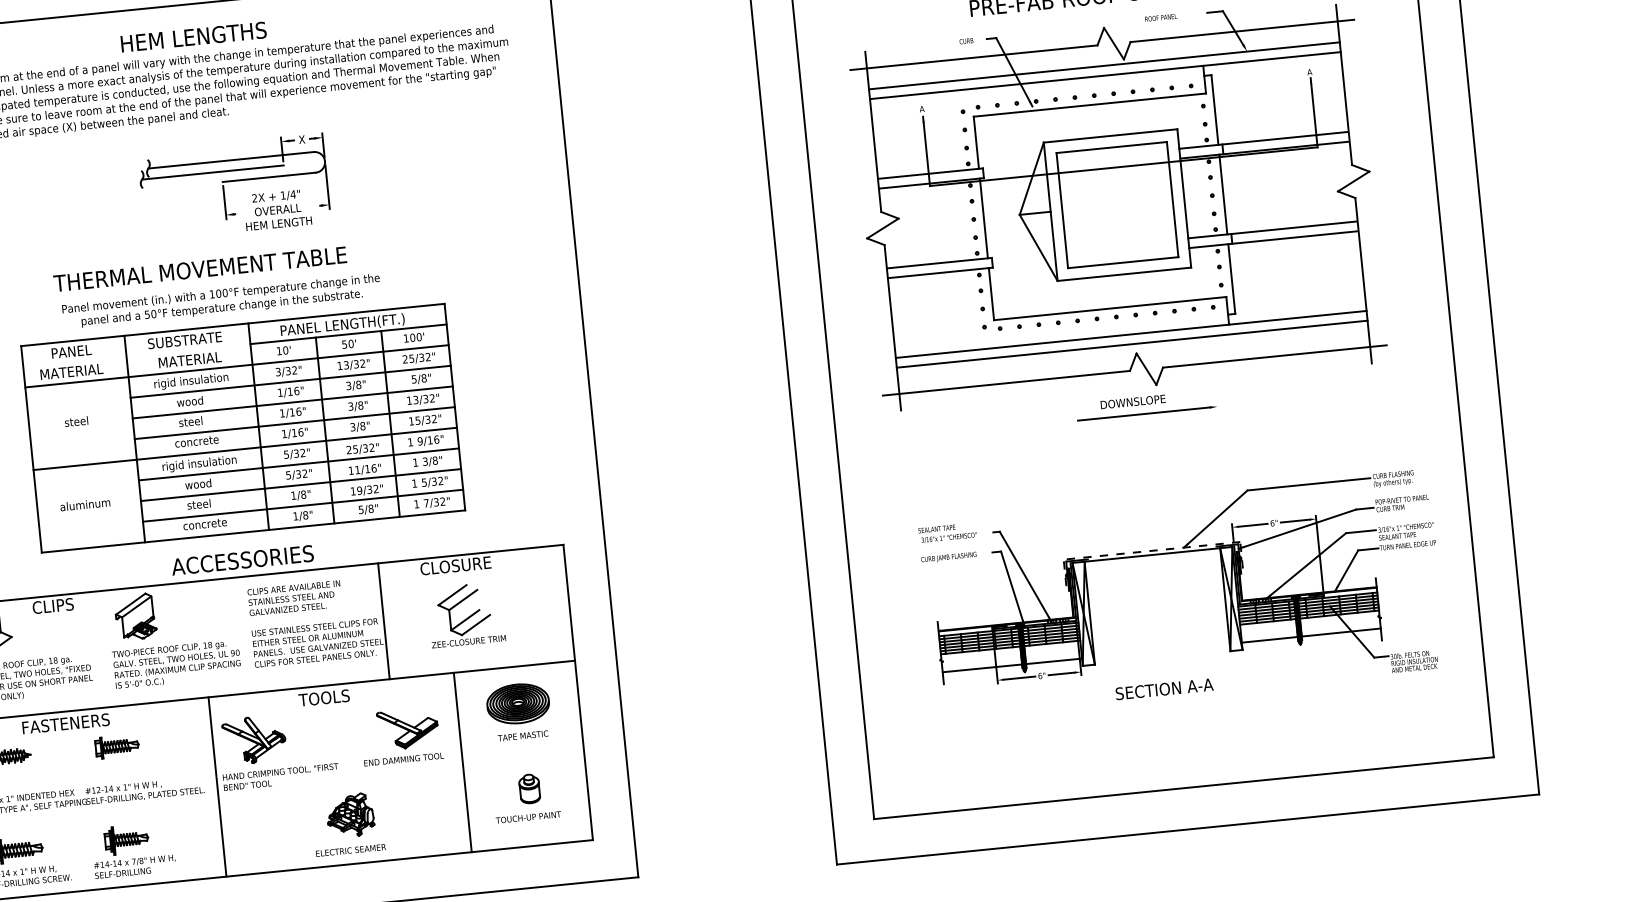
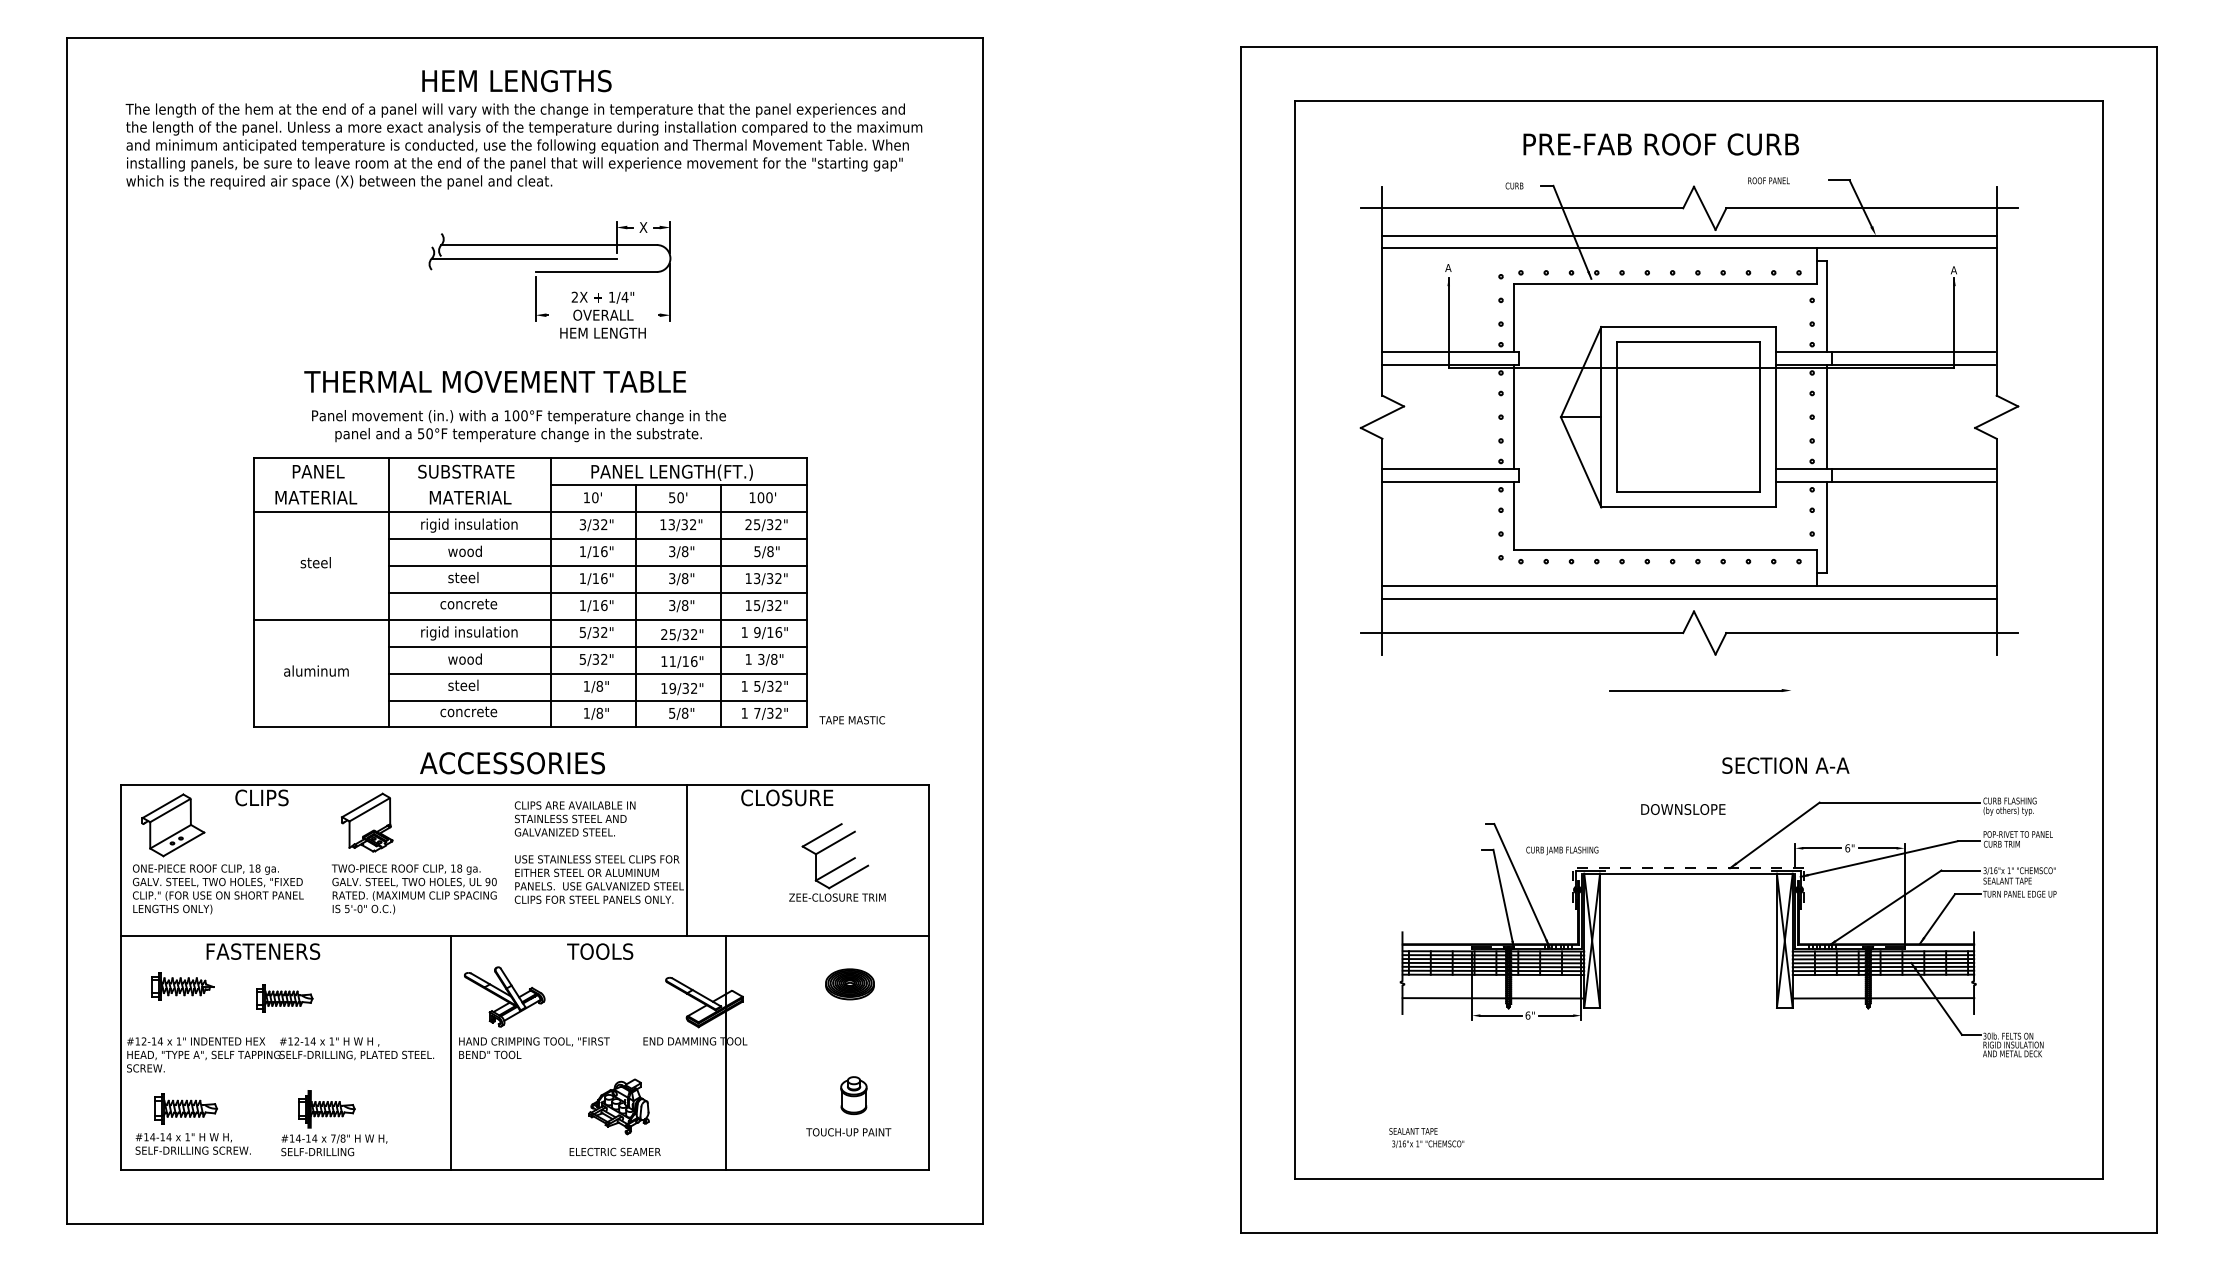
text: (1133, 401) -> (1683, 809), moved
text: (947, 532) -> (1426, 1137), moved
text: (949, 557) -> (1562, 850), moved
part: (466, 614) -> (837, 862), moved
text: (1164, 689) -> (1785, 765), moved
part: (517, 704) -> (849, 984), size x0.6
text: (522, 736) -> (851, 720), moved
part: (117, 746) -> (284, 998), moved
line: (462, 762) -> (725, 1052), moved

